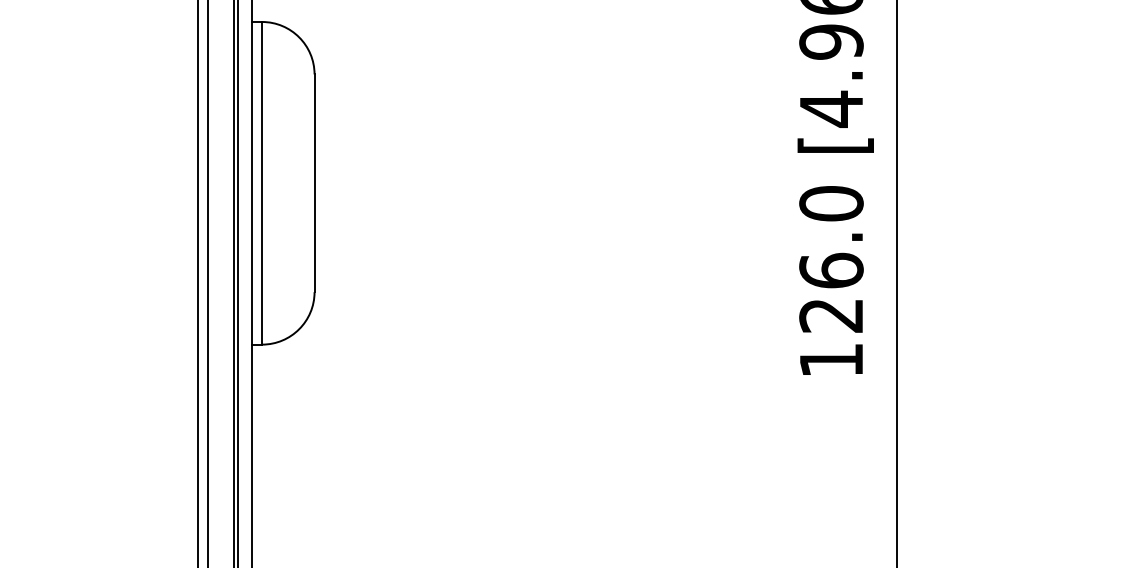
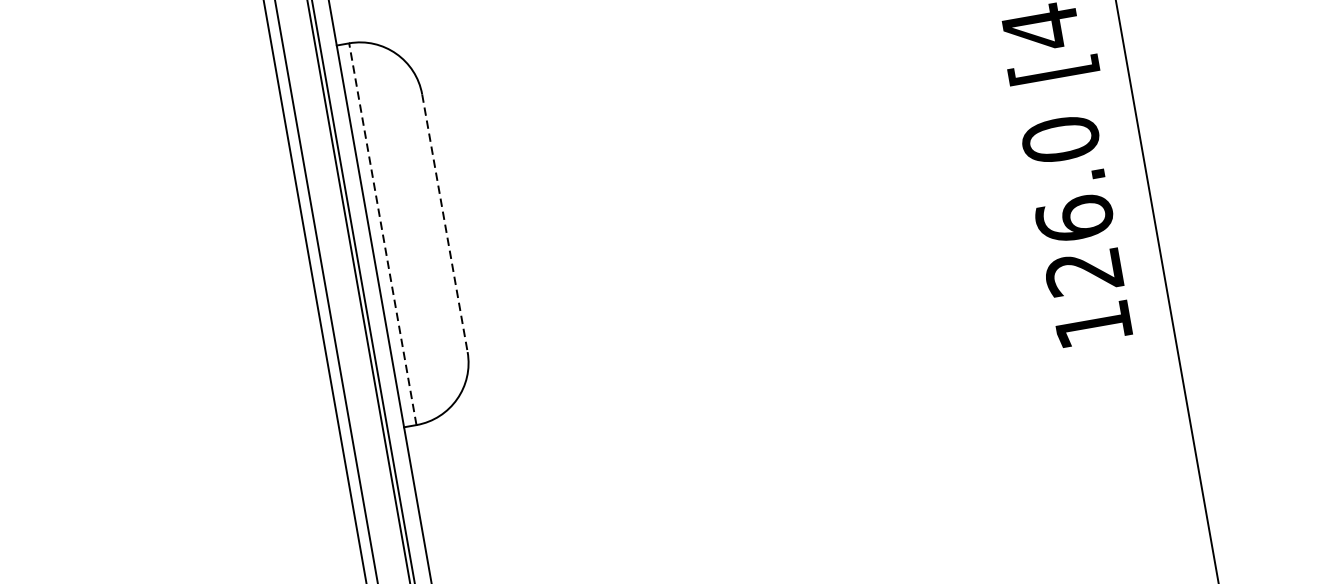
line: (262, 182) -> (383, 233), solid -> dashed
line: (314, 183) -> (444, 223), solid -> dashed

